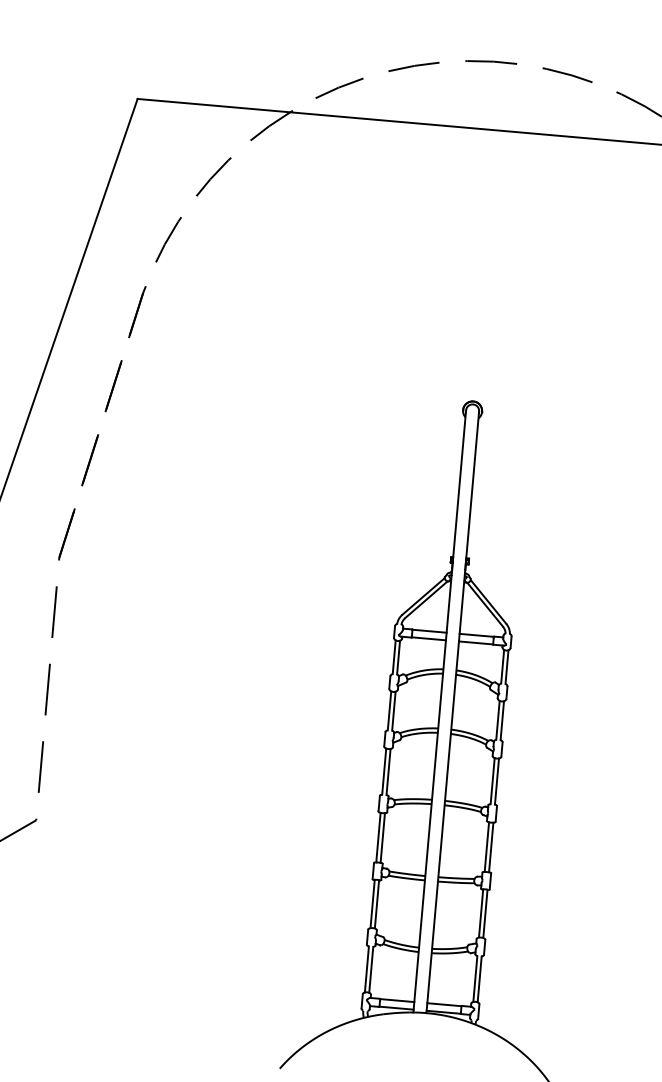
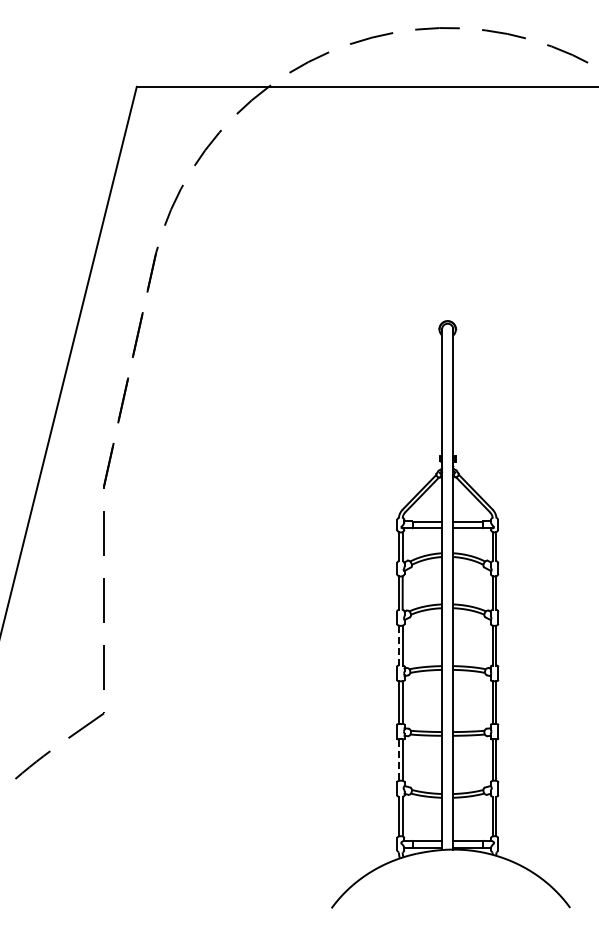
line: (383, 771) -> (398, 645), solid -> dashed
line: (372, 903) -> (398, 759), solid -> dashed

